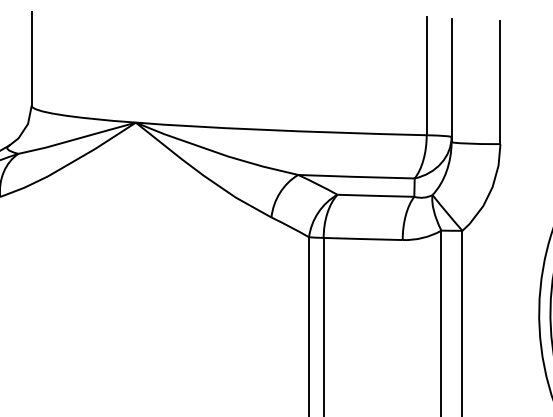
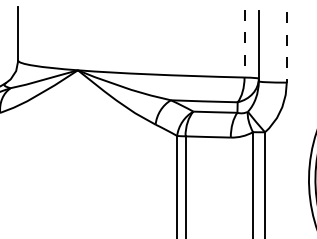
line: (426, 75) -> (244, 43), solid -> dashed
line: (499, 82) -> (286, 47), solid -> dashed

